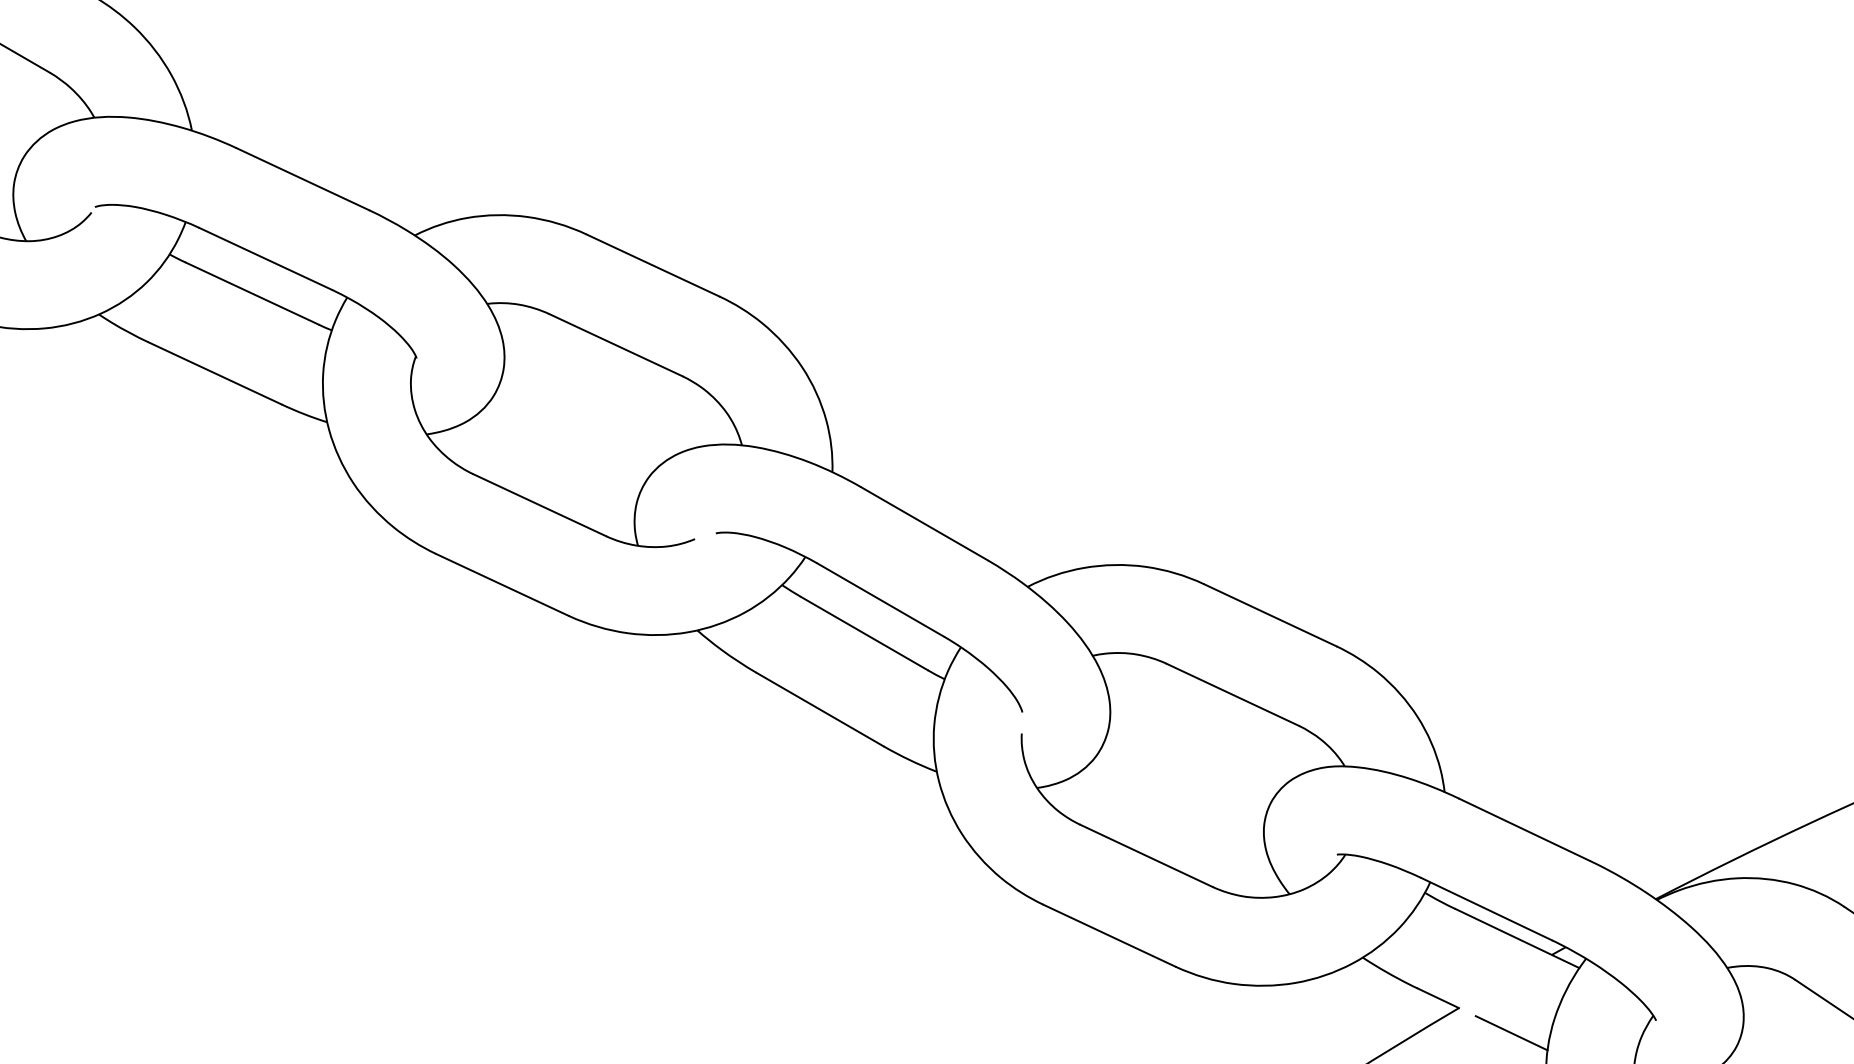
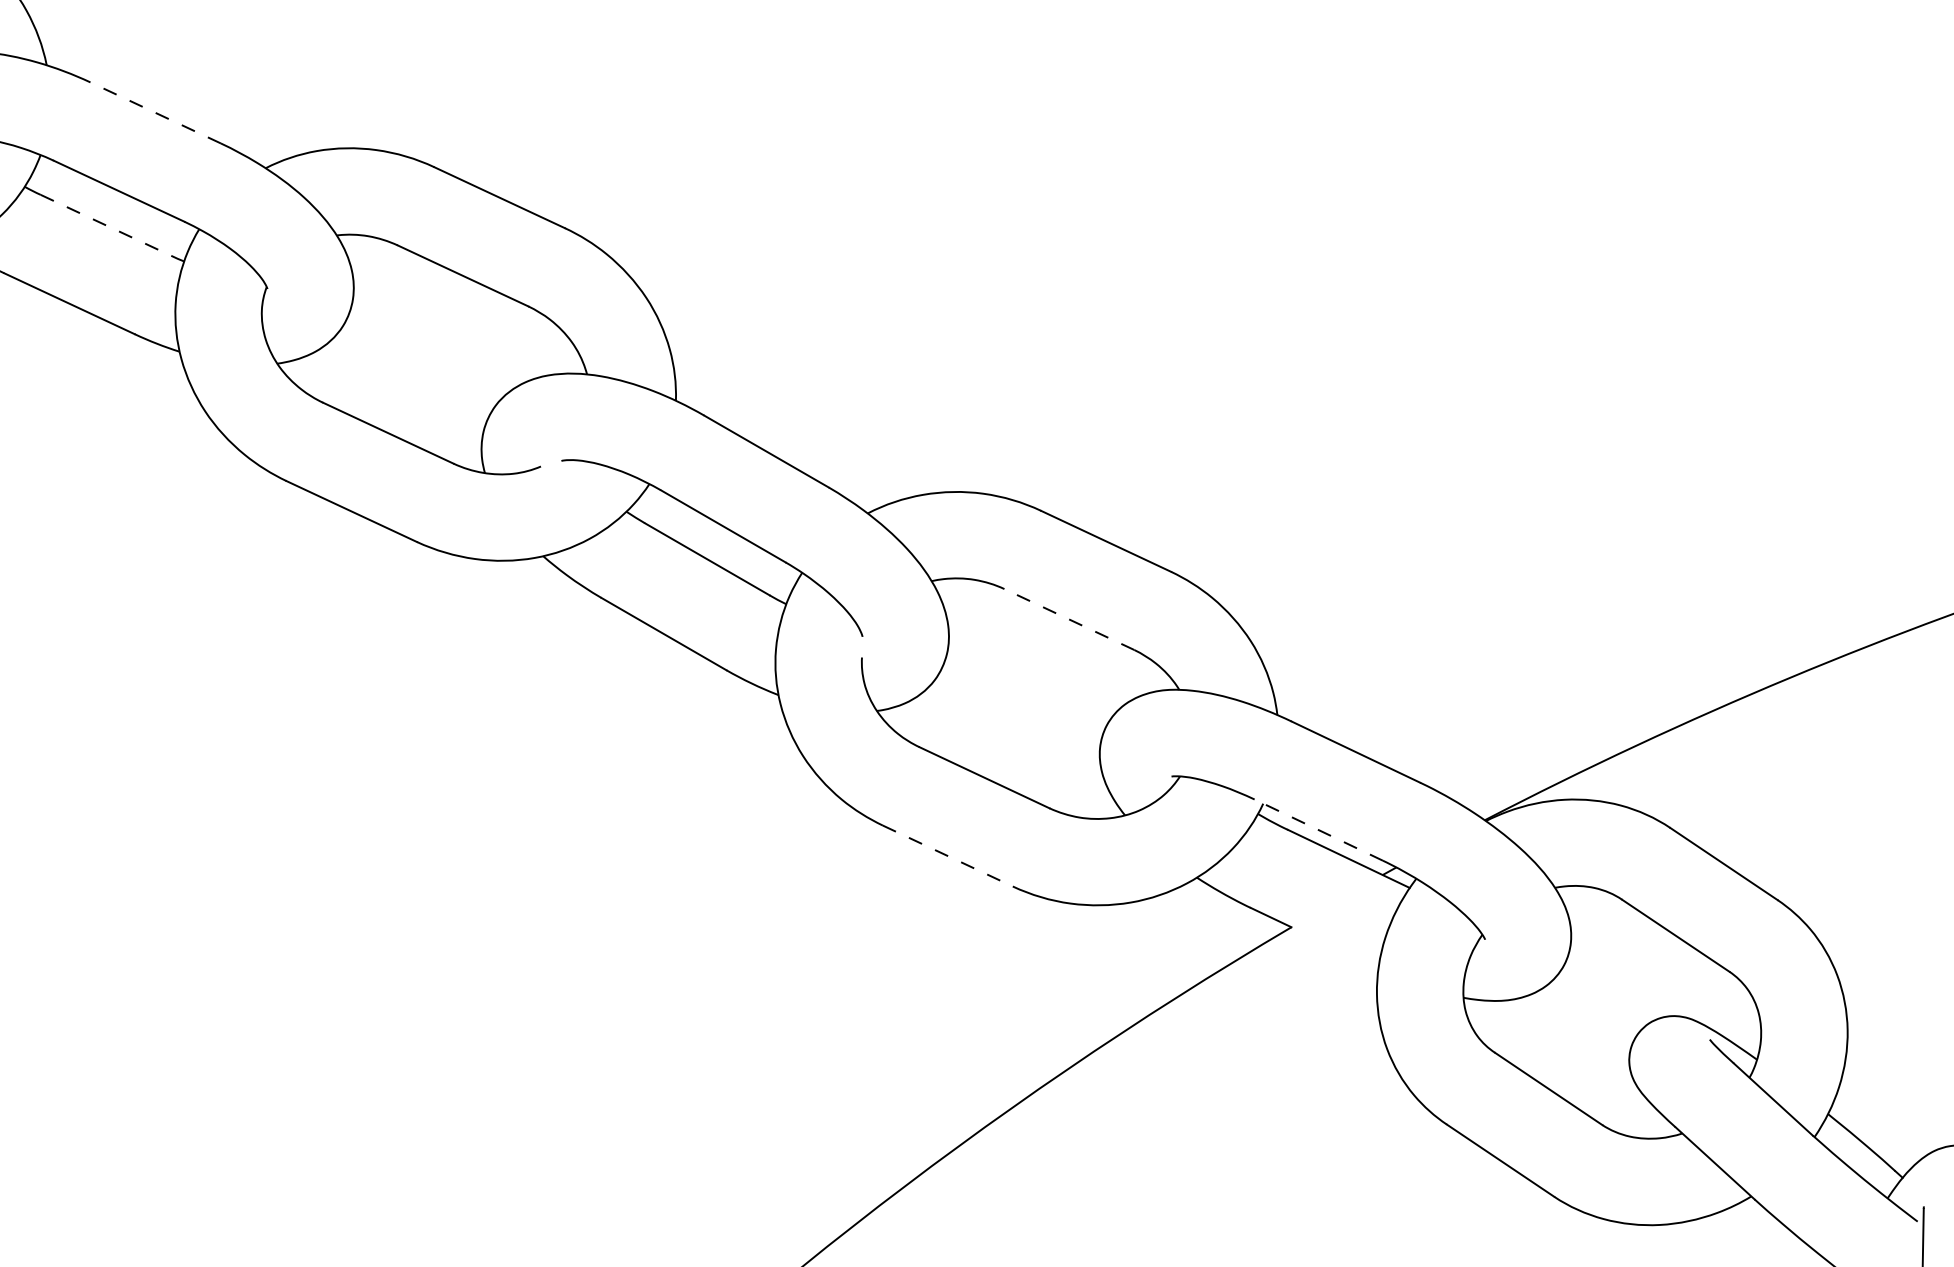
line: (302, 178) -> (155, 112), solid -> dashed
line: (252, 293) -> (106, 225), solid -> dashed
line: (1233, 694) -> (1069, 619), solid -> dashed
line: (1486, 908) -> (1318, 829), solid -> dashed
line: (1108, 936) -> (947, 856), solid -> dashed
line: (1511, 1032) -> (1343, 951), removed

